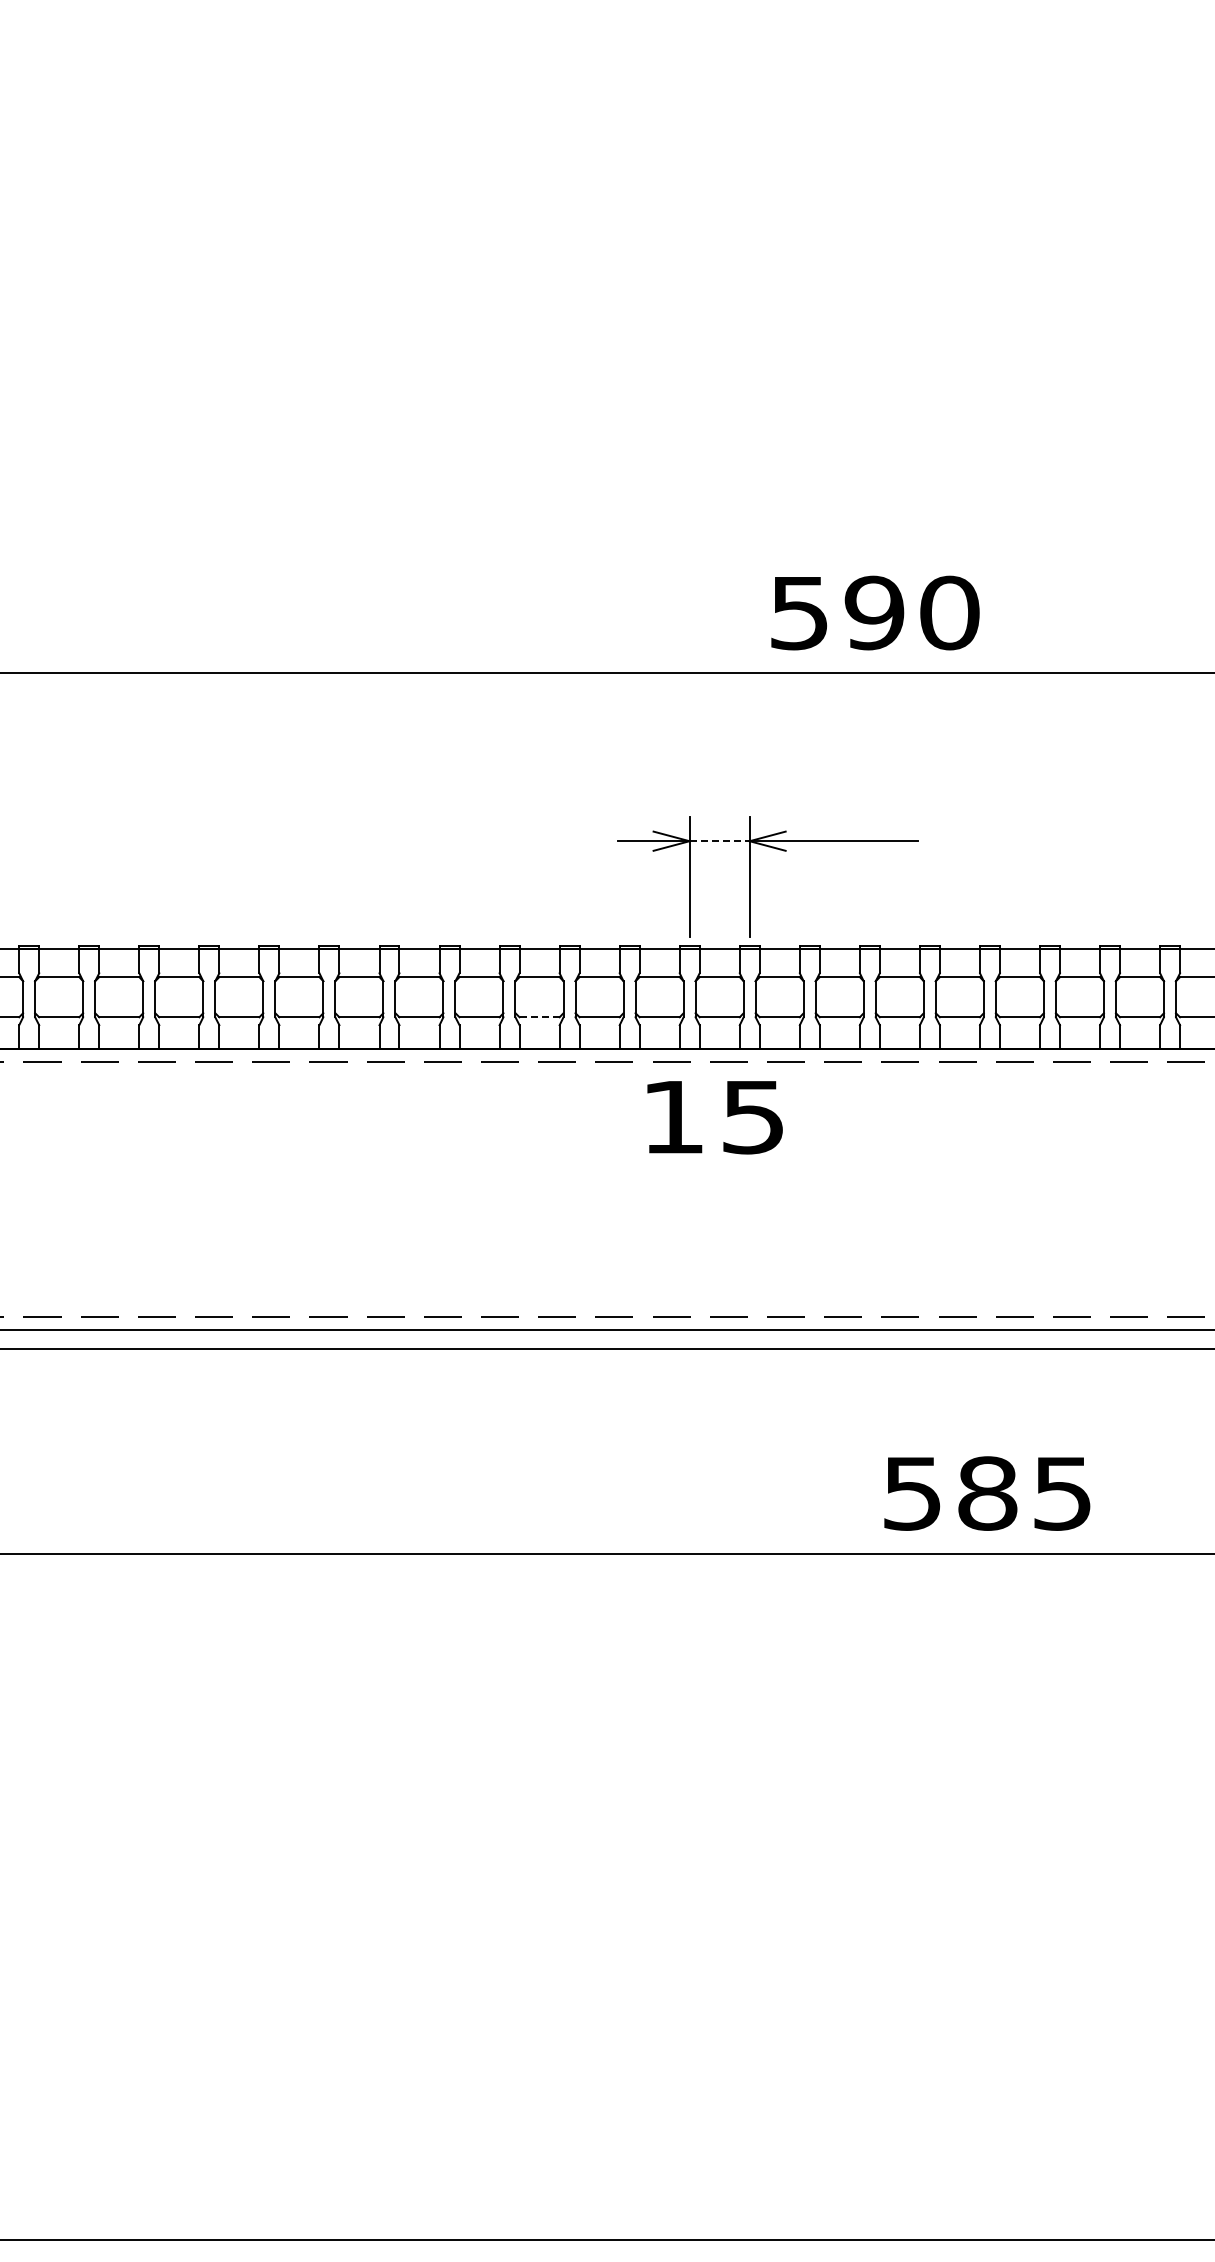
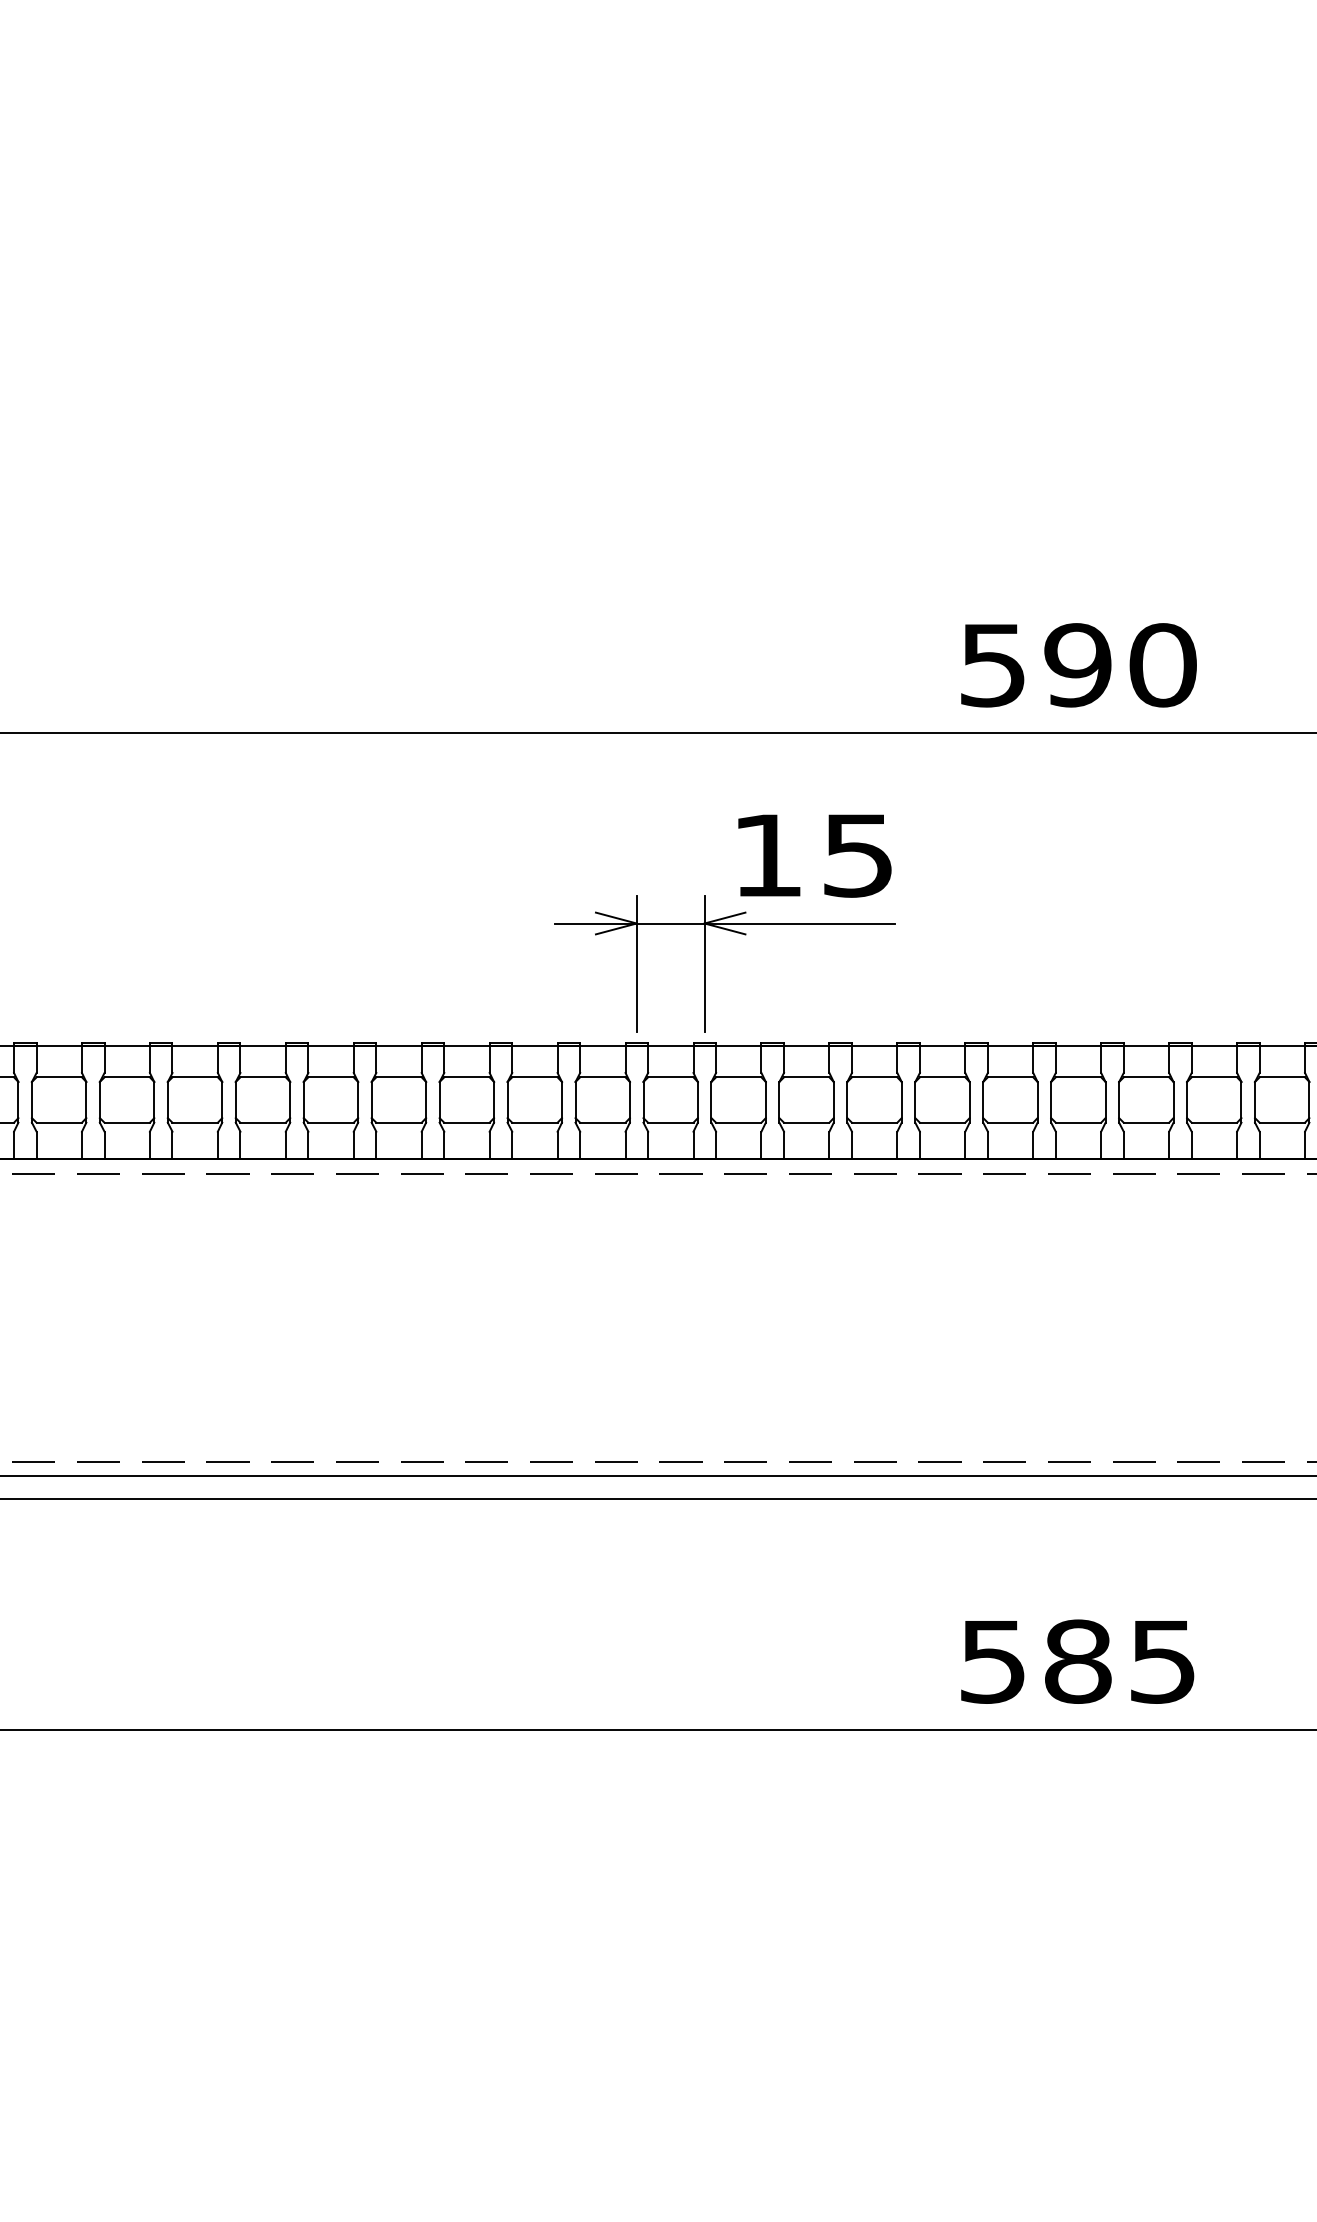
text: (875, 612) -> (1079, 664), moved
line: (720, 841) -> (671, 923), dashed -> solid
line: (539, 1017) -> (466, 1122), dashed -> solid
text: (714, 1117) -> (814, 855), moved
text: (987, 1493) -> (1077, 1661), moved

